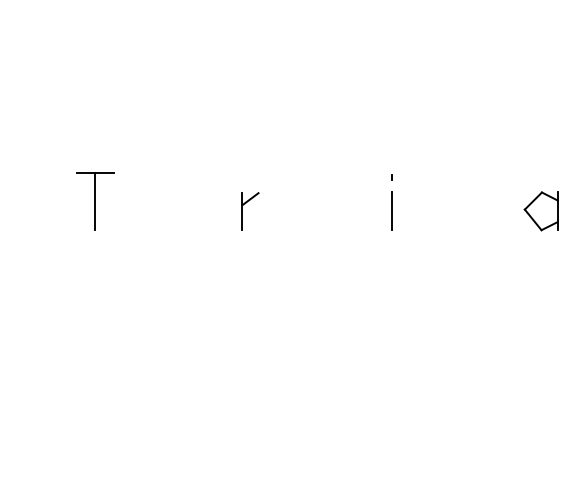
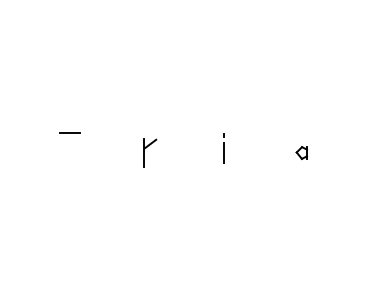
line: (95, 200) -> (69, 147), removed
part: (250, 210) -> (150, 152), size x1.4
part: (540, 210) -> (301, 152), size x0.6

